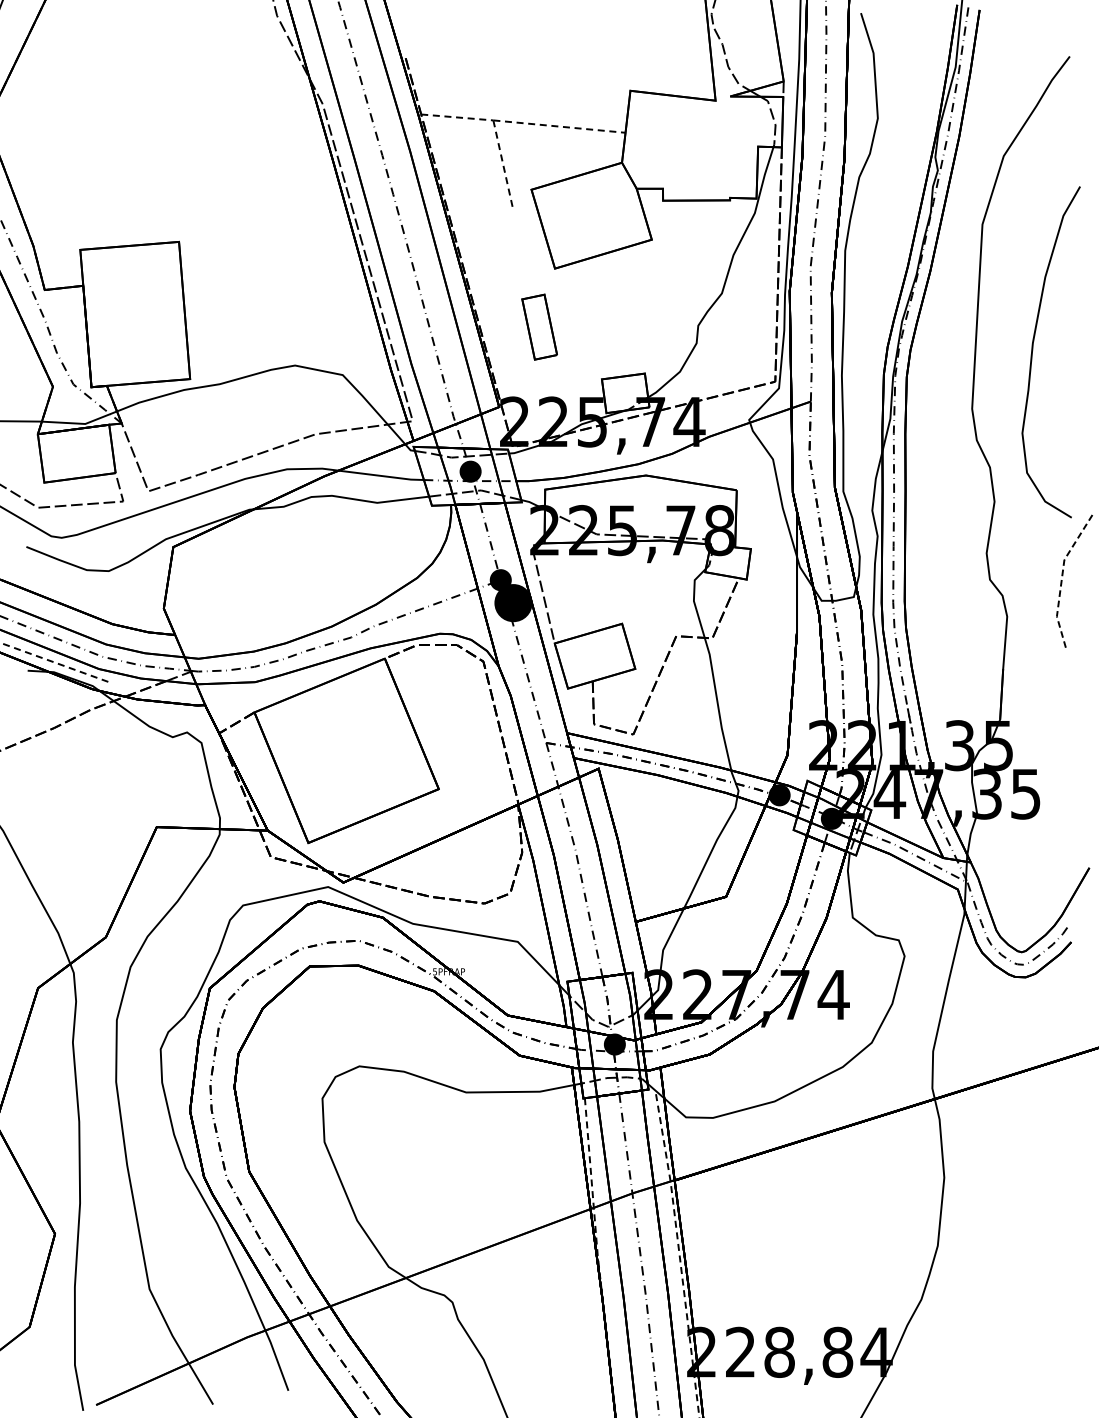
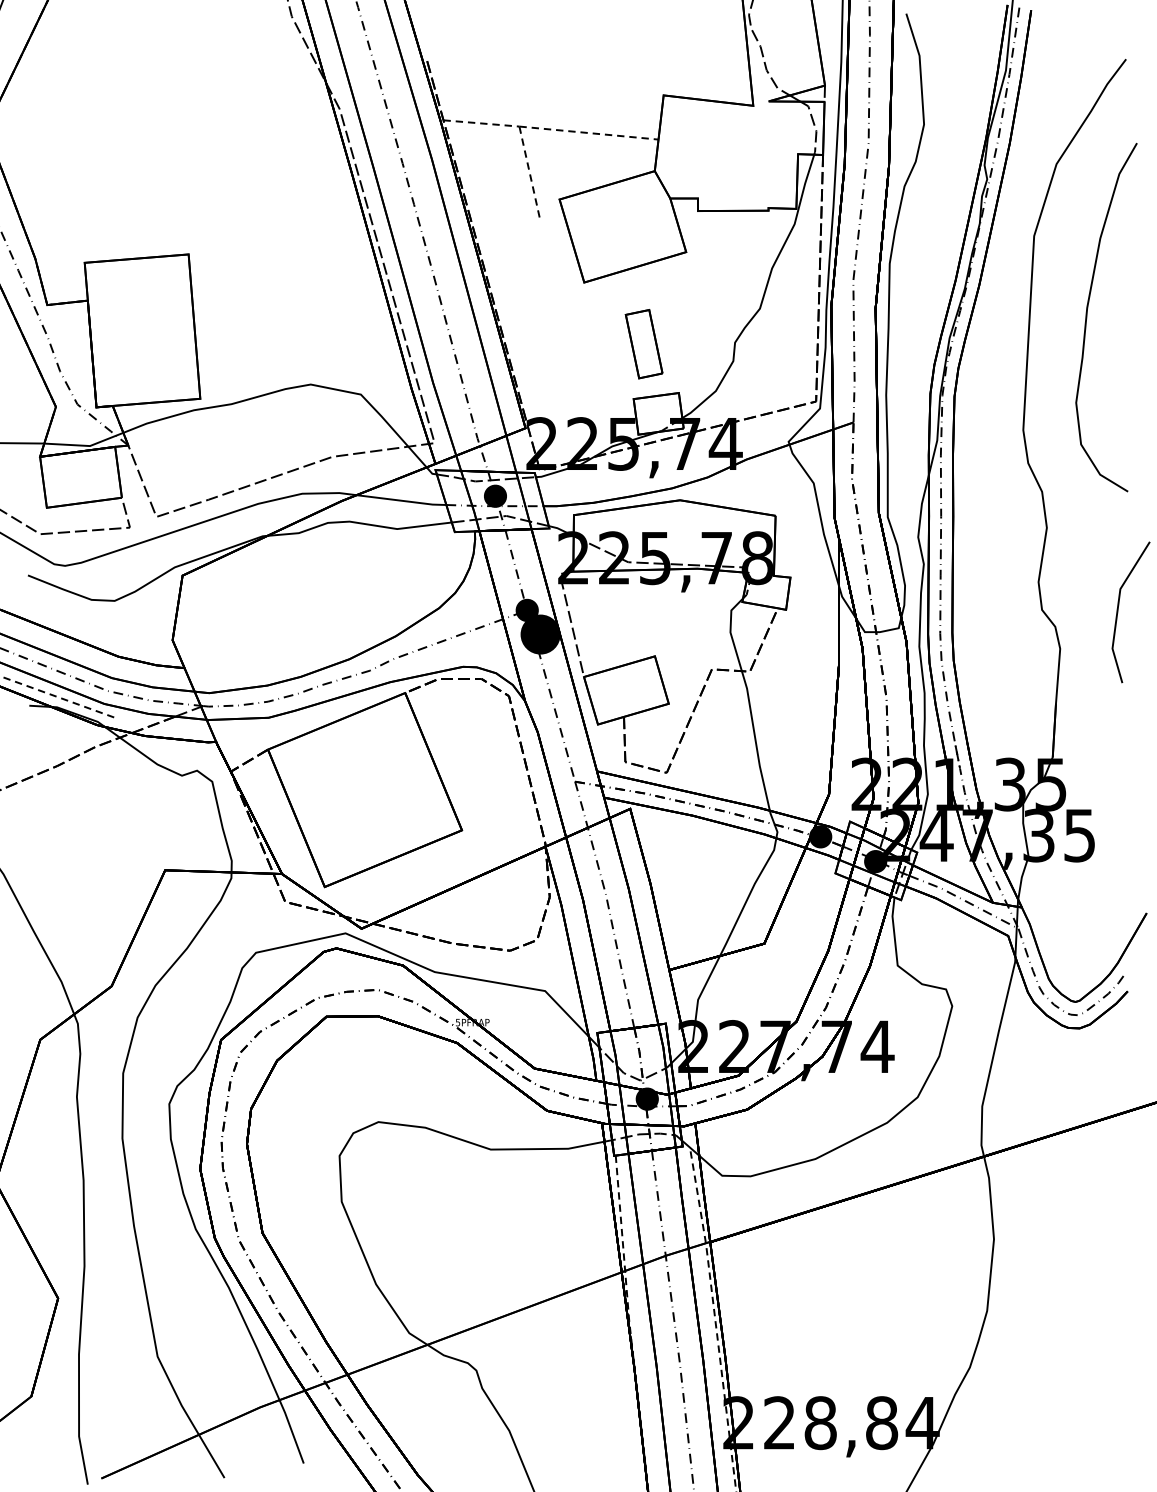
part: (539, 327) -> (643, 344), moved
curve: (1033, 352) -> (1087, 317), moved
line: (1061, 579) -> (1117, 609), dashed -> solid

